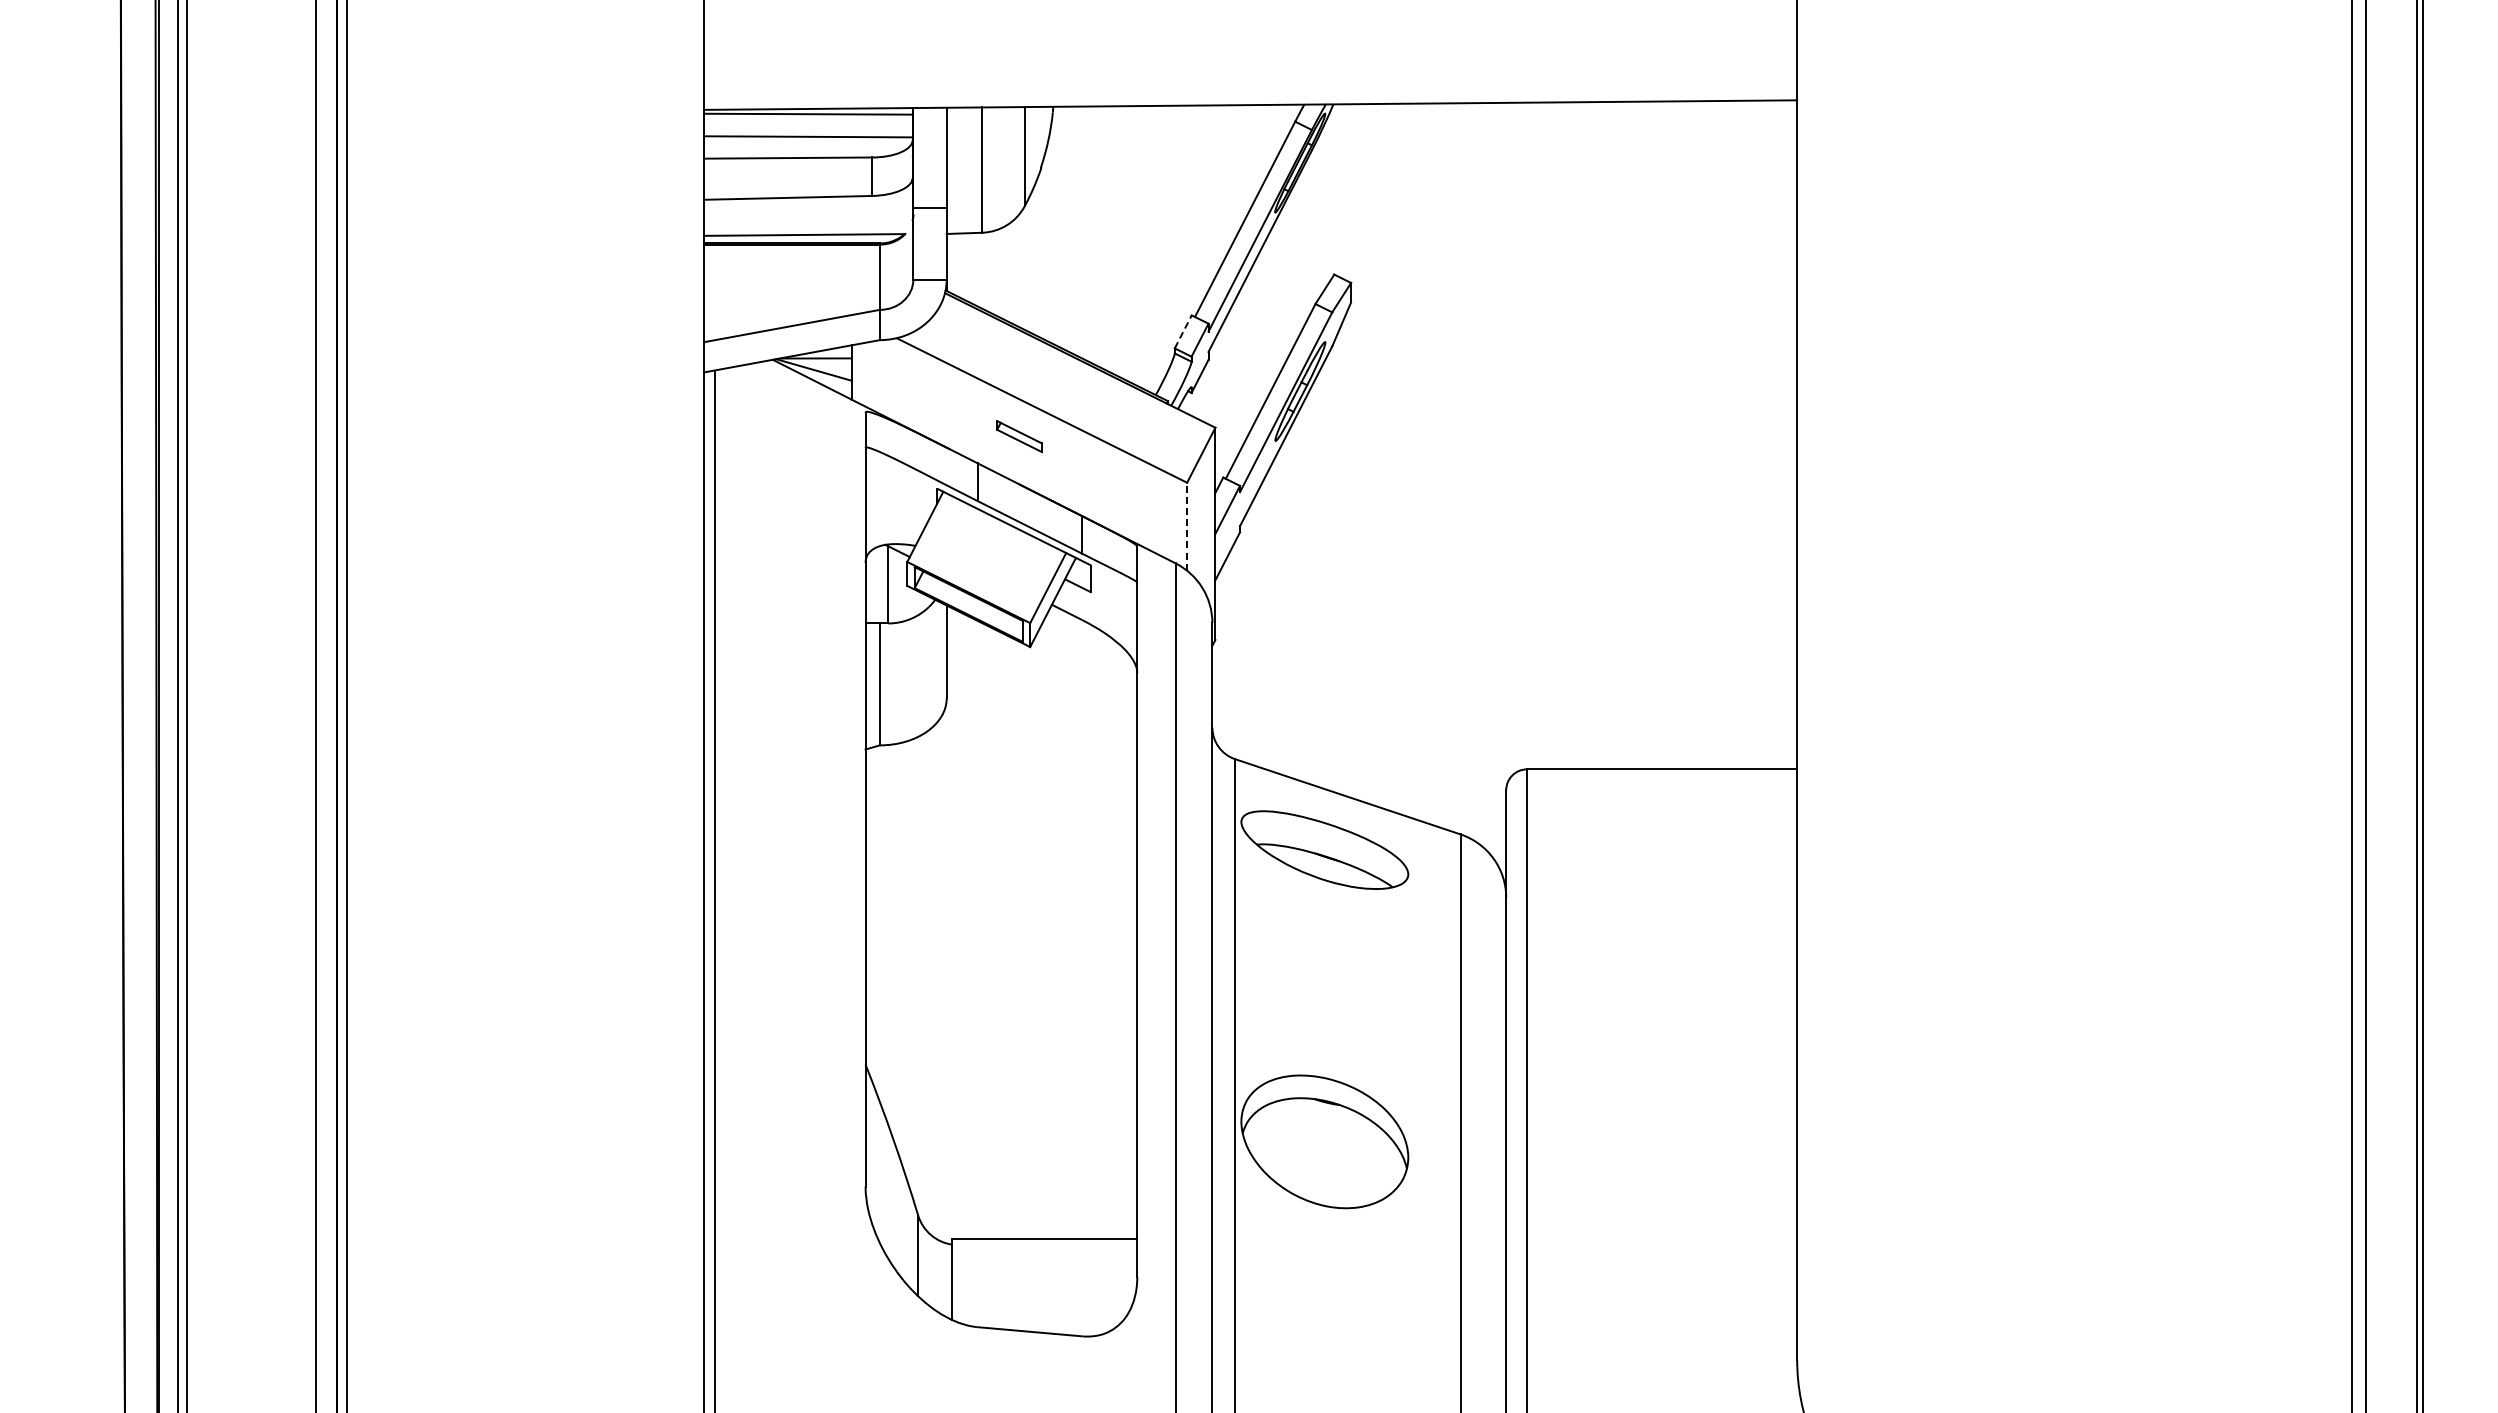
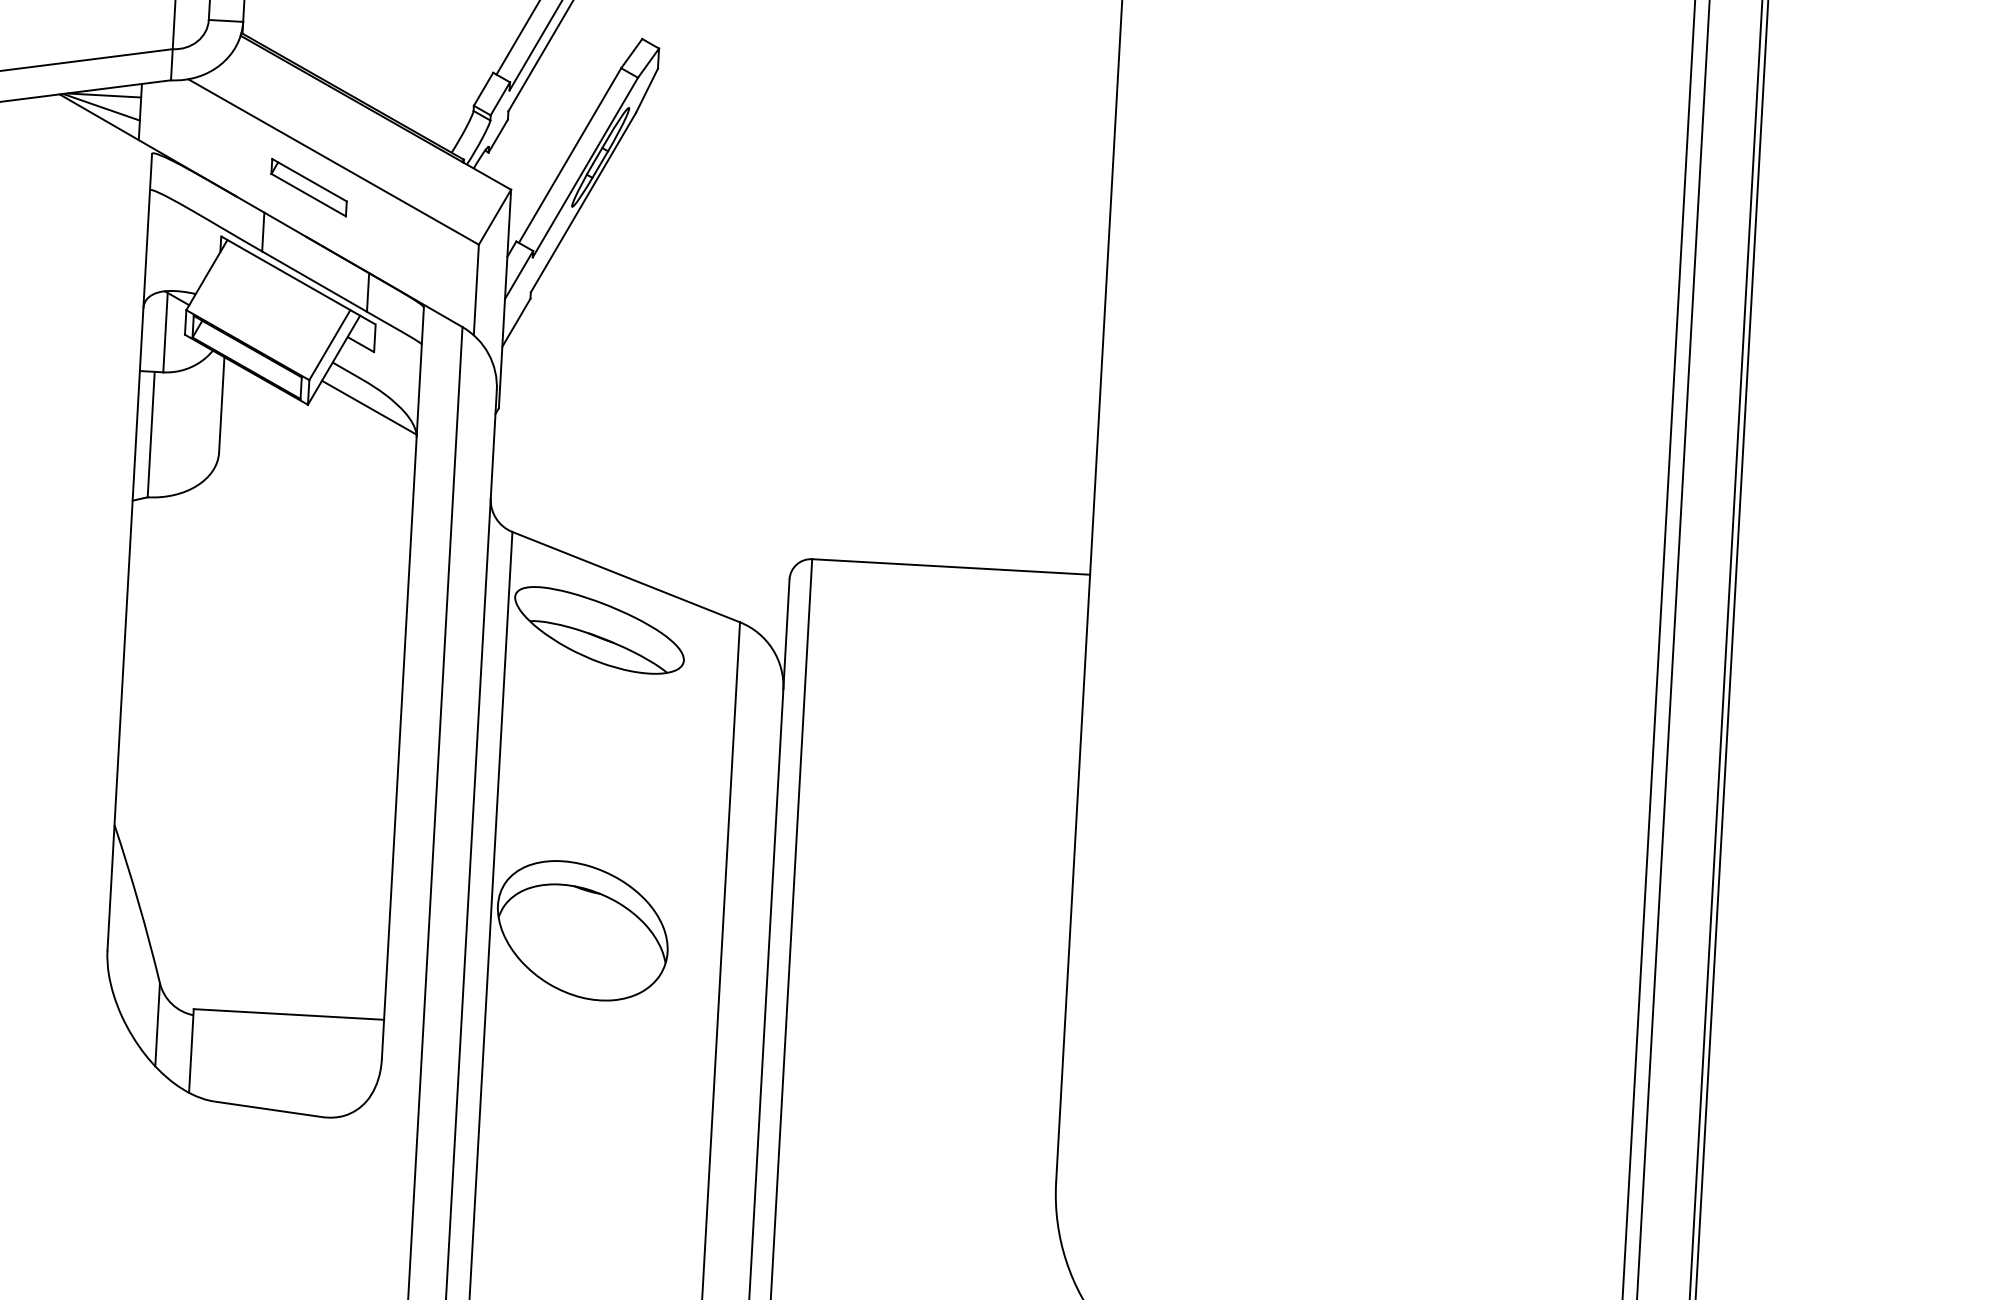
line: (1183, 331) -> (483, 88), dashed -> solid
part: (1019, 436) -> (309, 187), size x1.67
line: (1187, 526) -> (476, 289), dashed -> solid
line: (1089, 646) -> (368, 407), added

